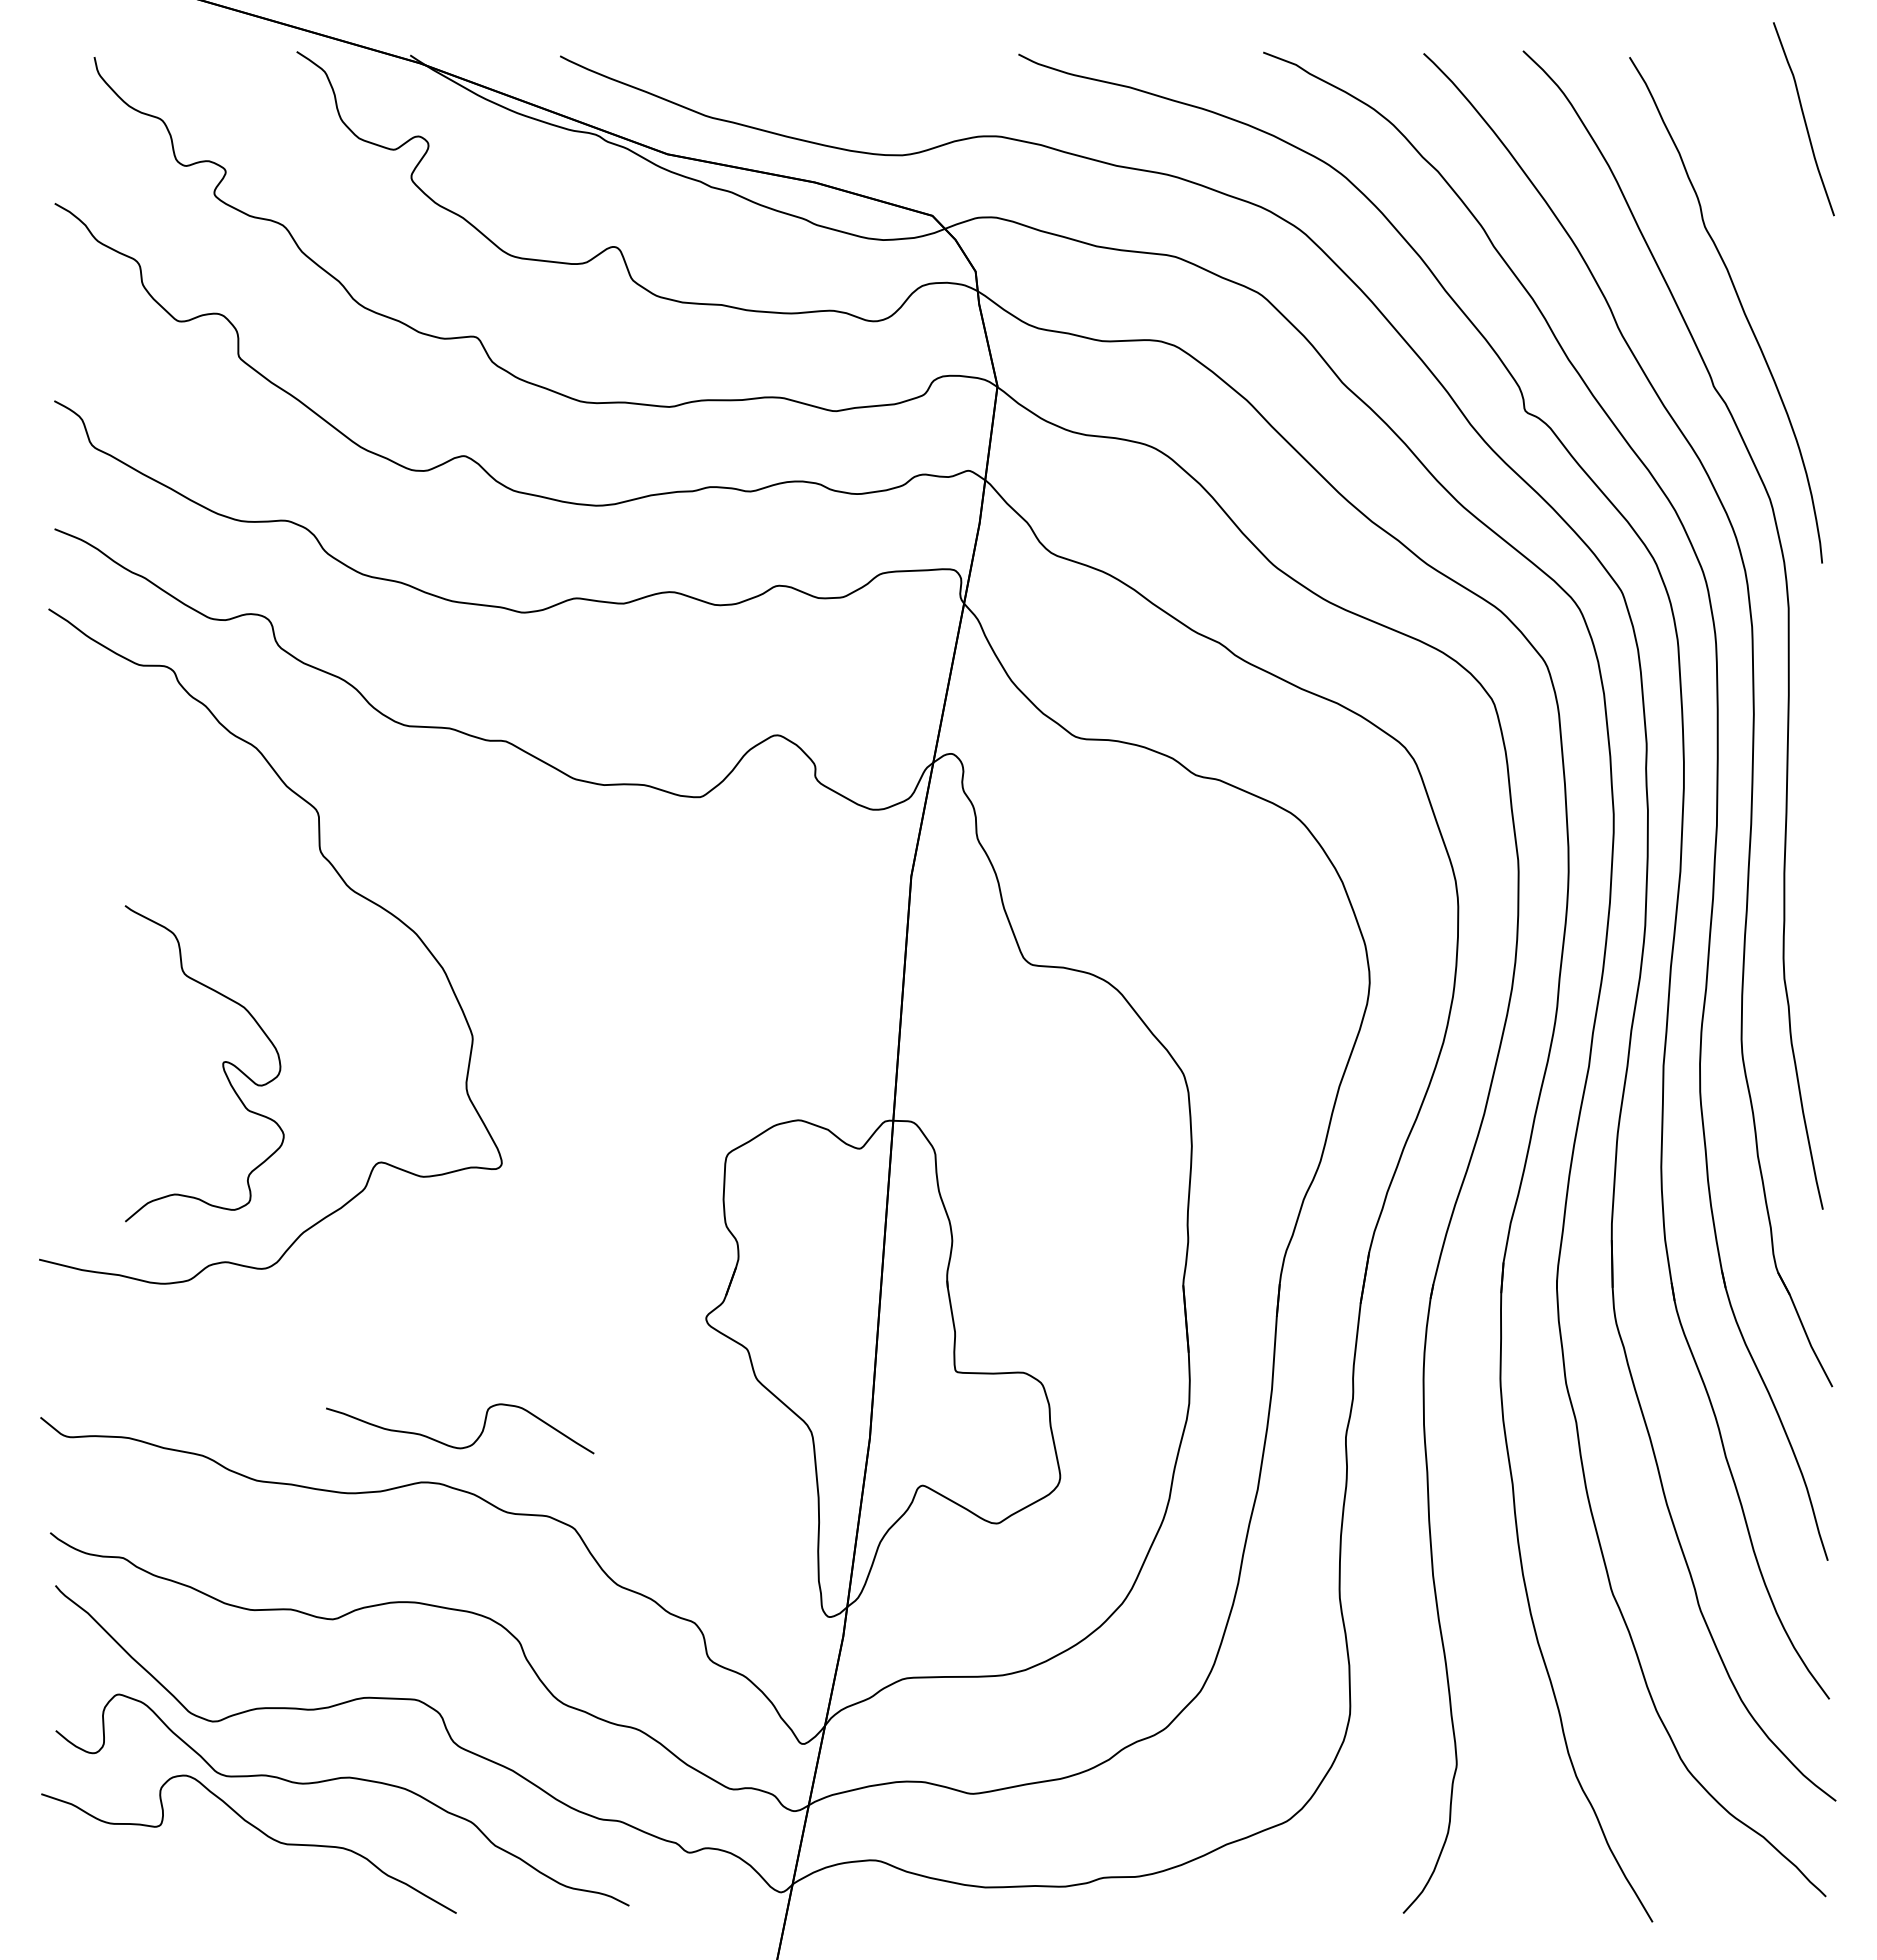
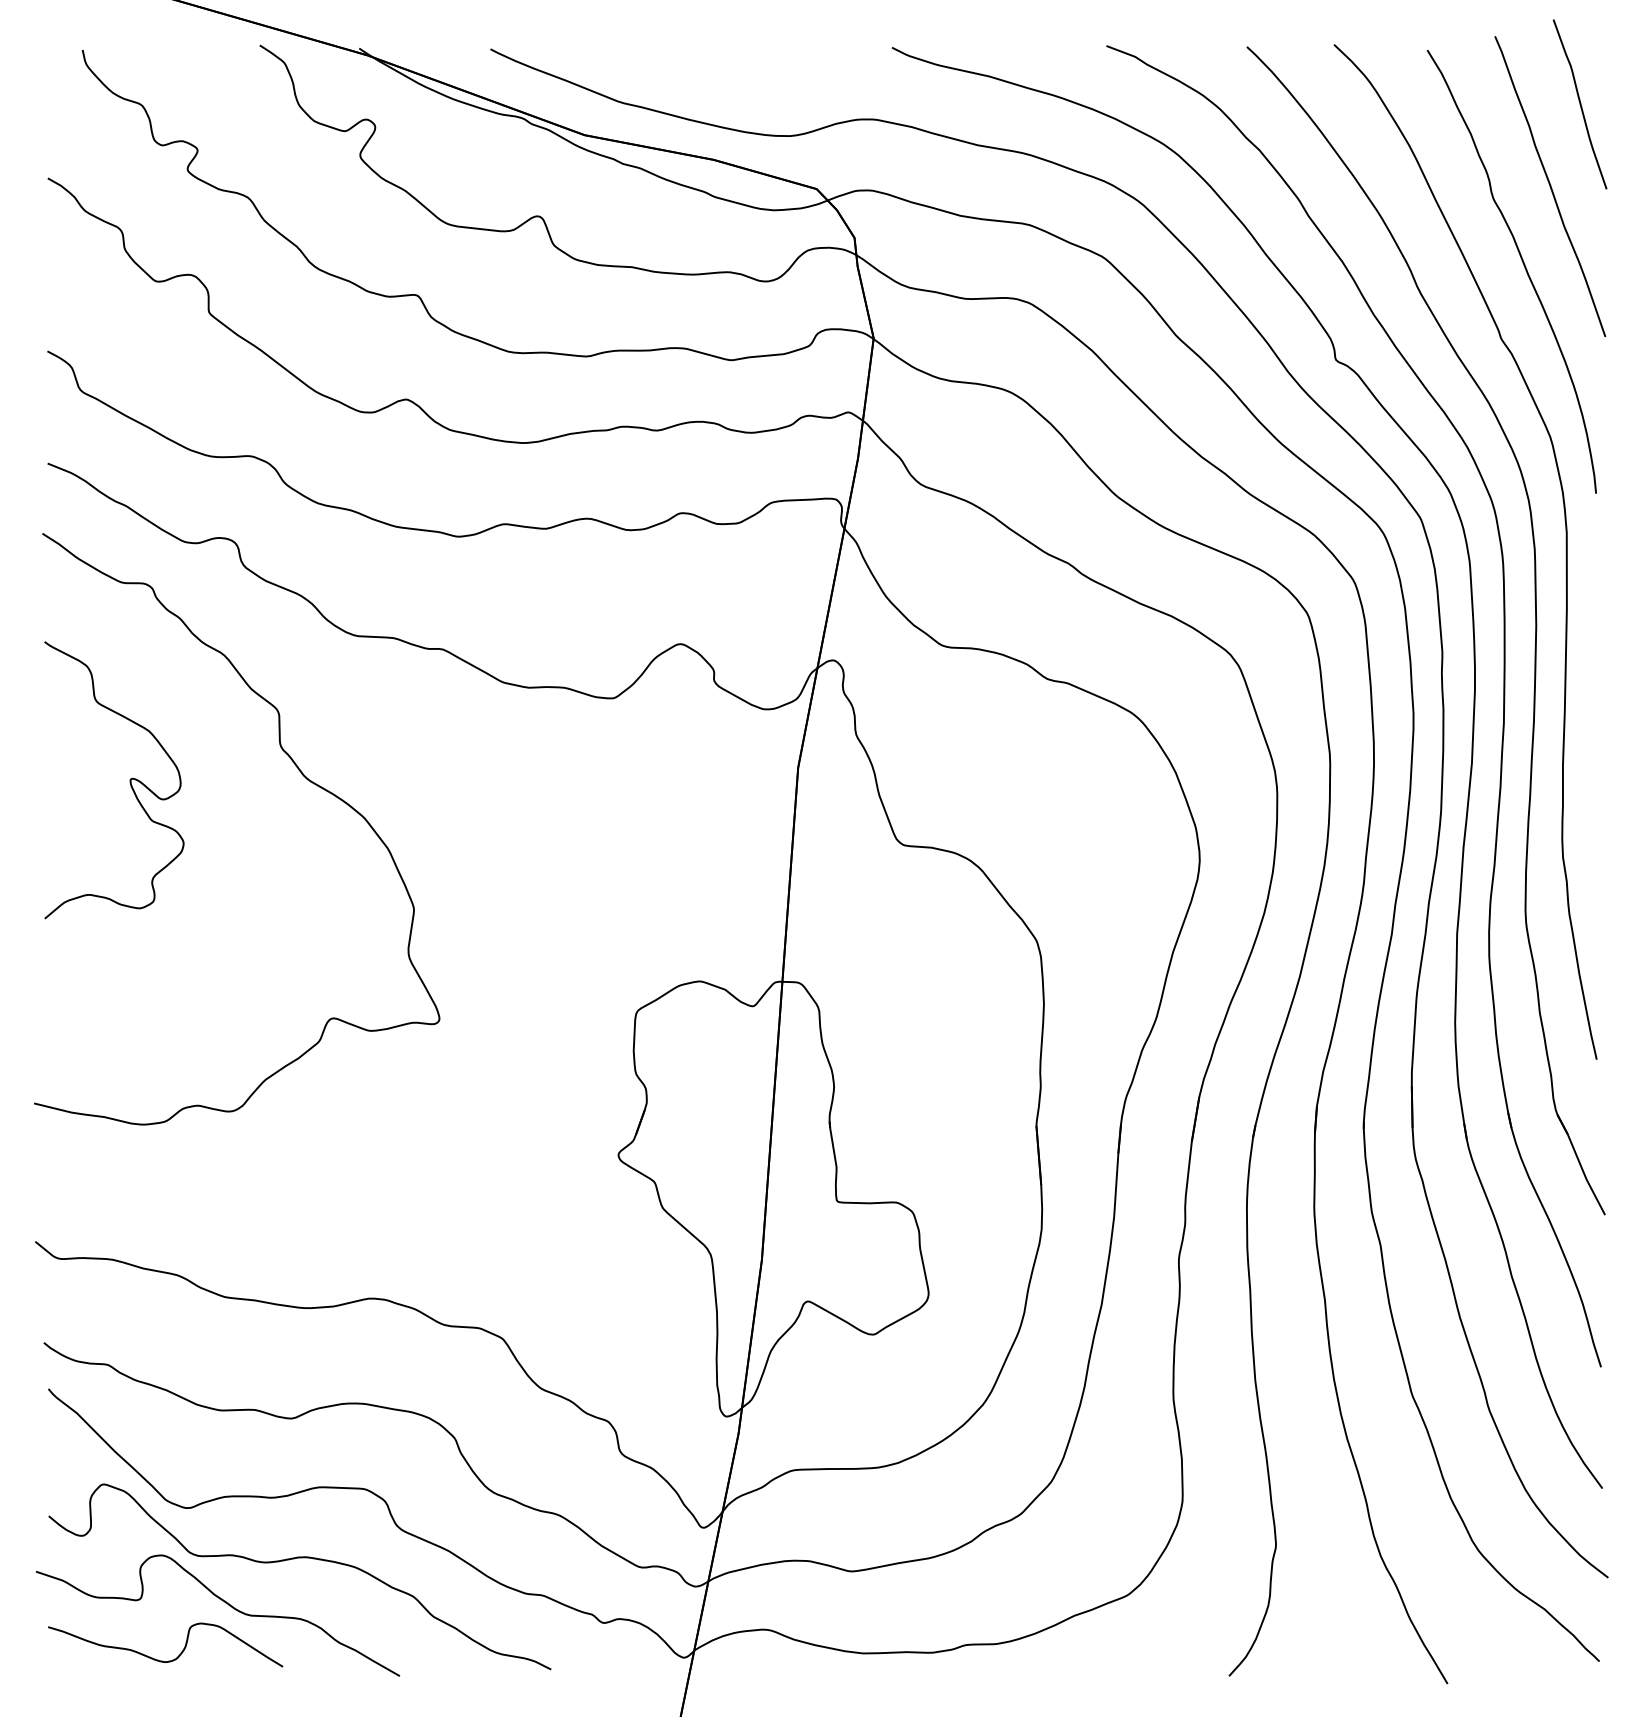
curve: (1769, 212) -> (1549, 186), added
curve: (222, 1063) -> (129, 780), moved
curve: (464, 1446) -> (169, 1660), moved

